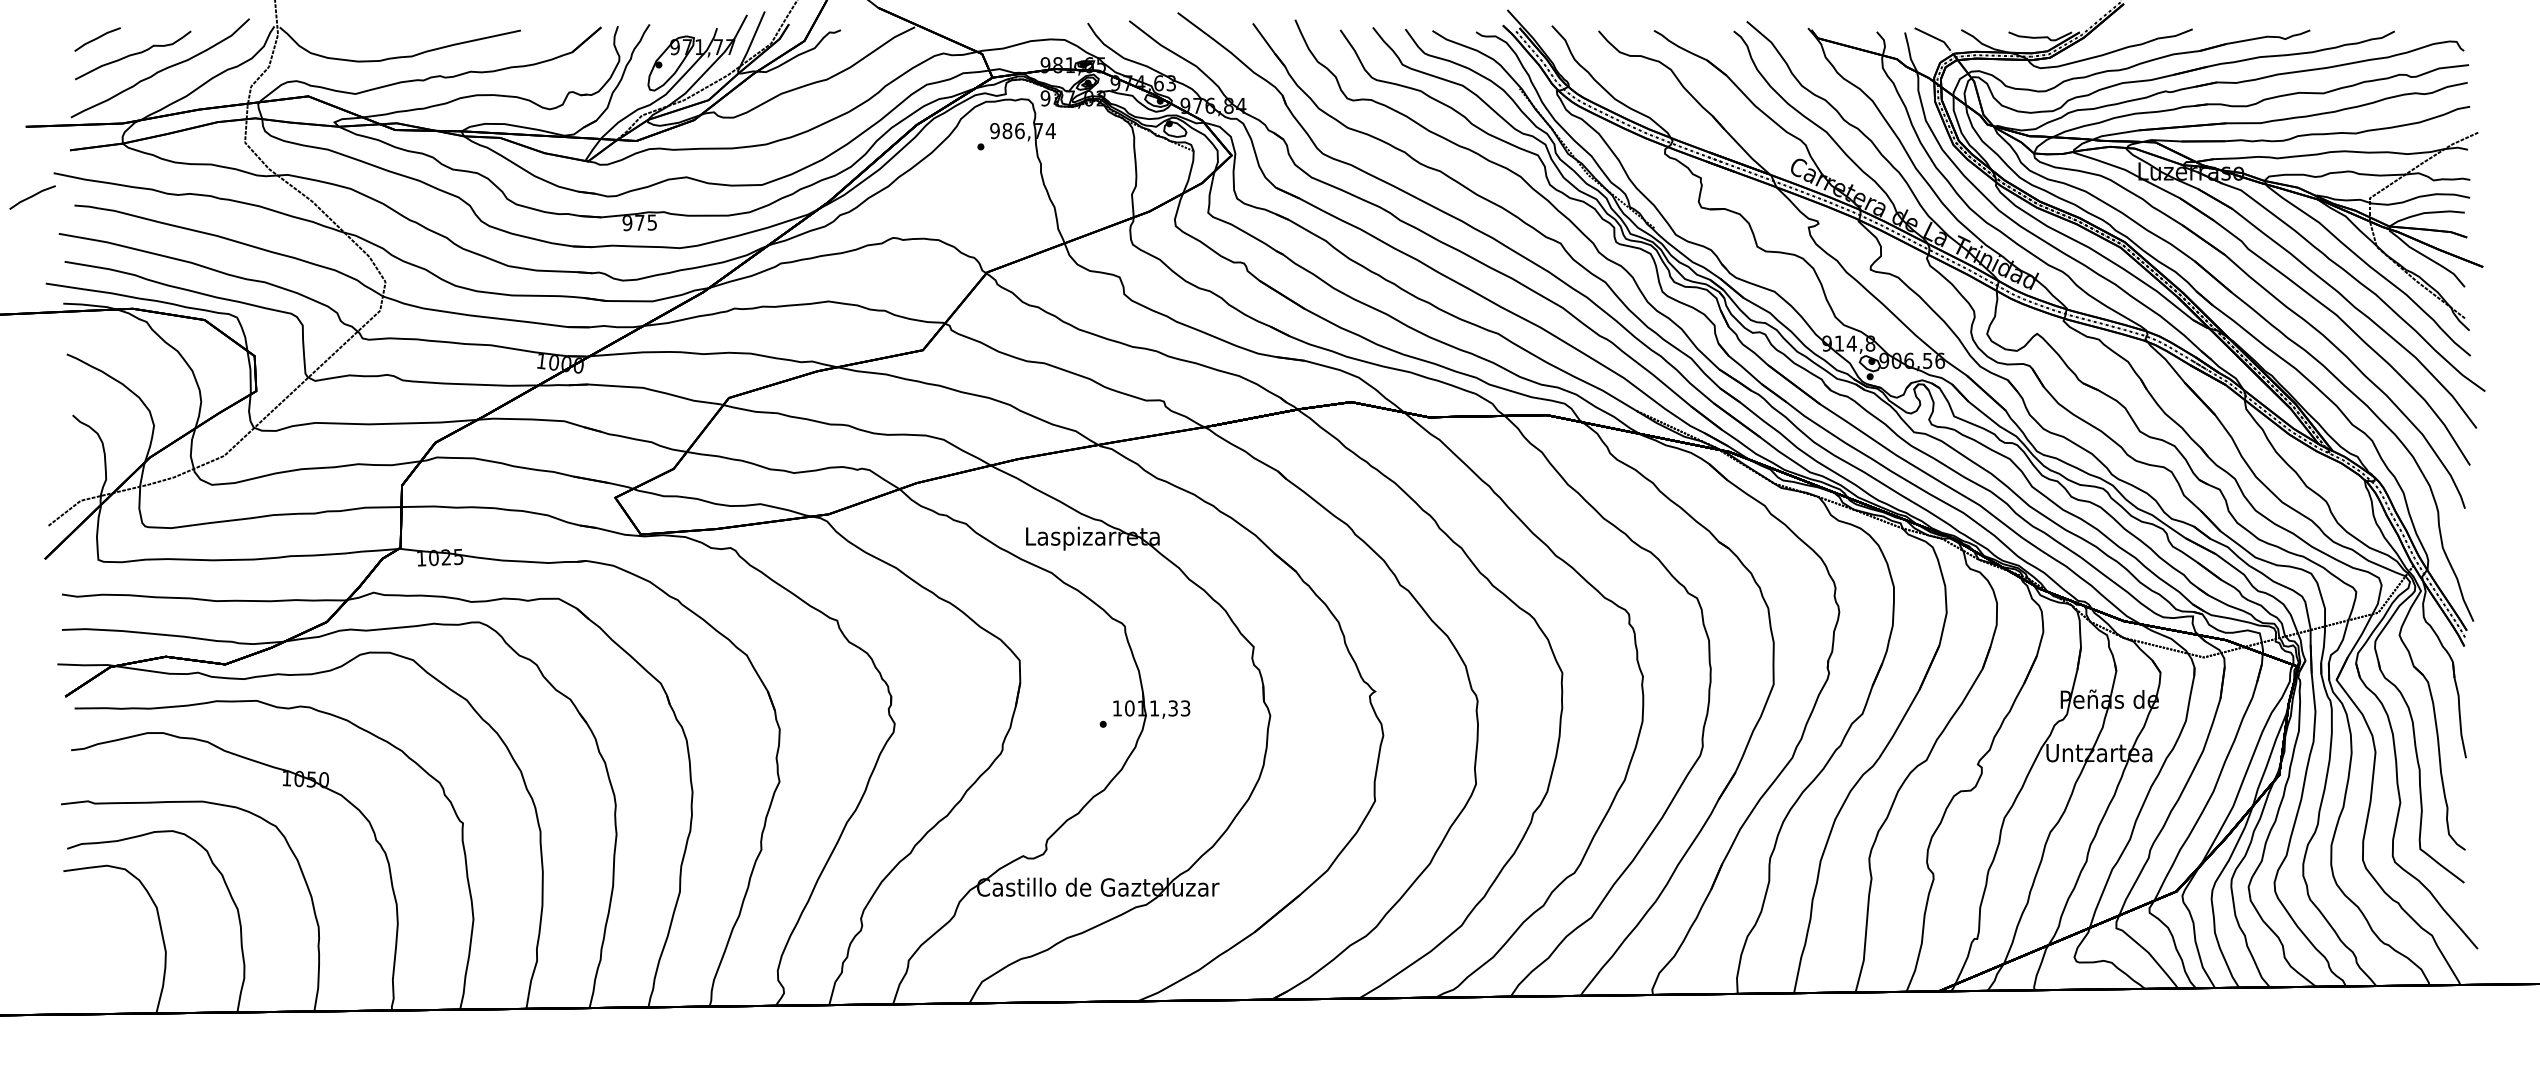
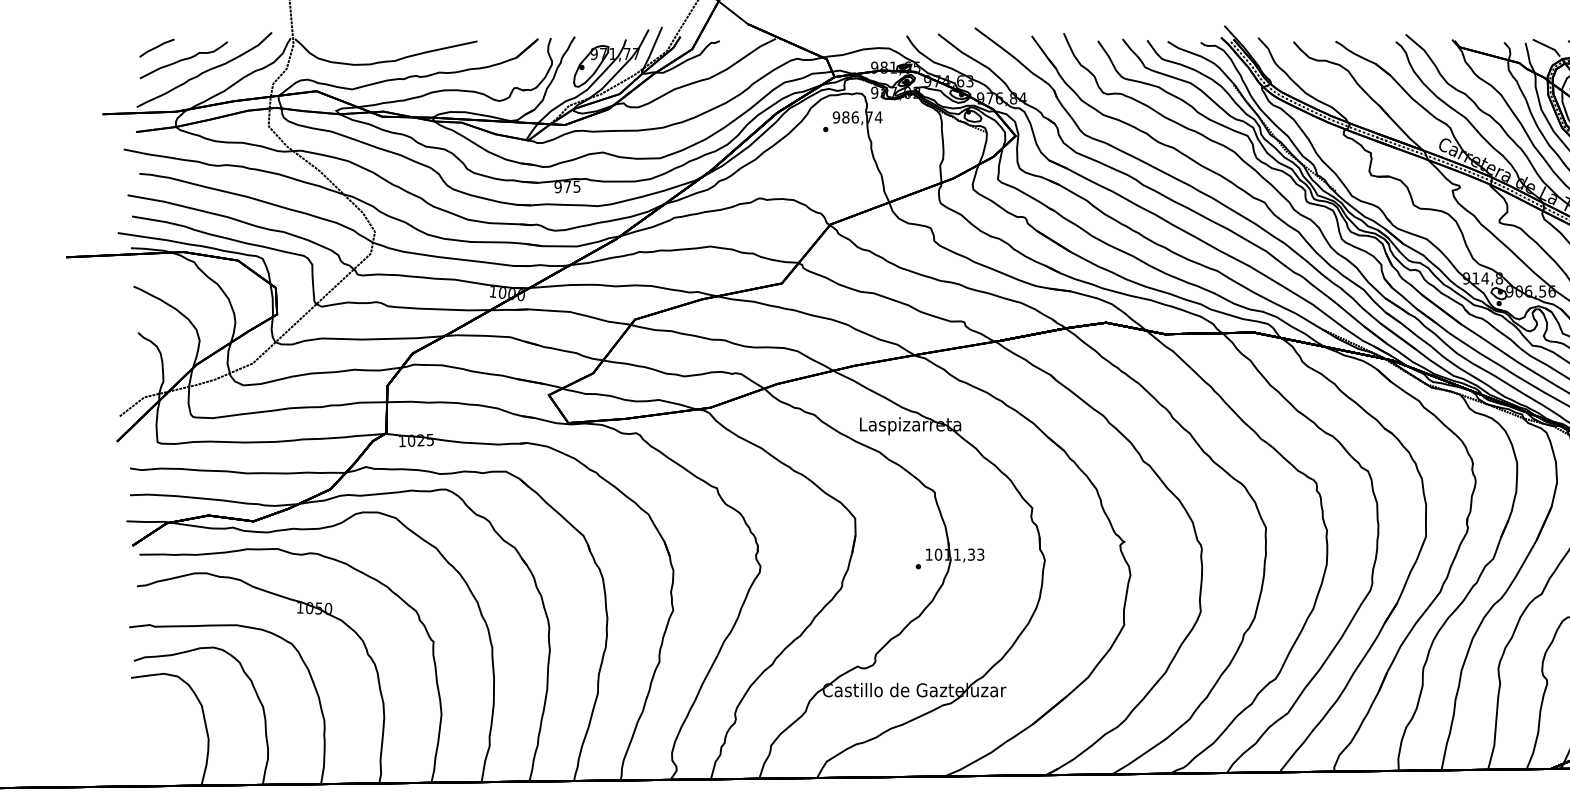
line: (32, 197) -> (107, 167), removed

